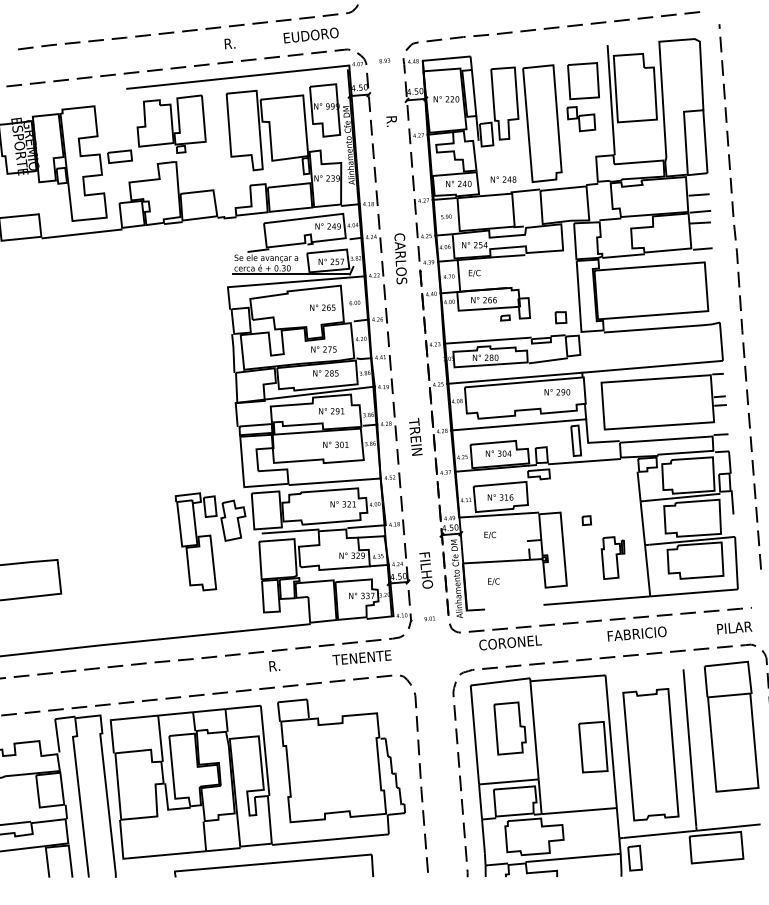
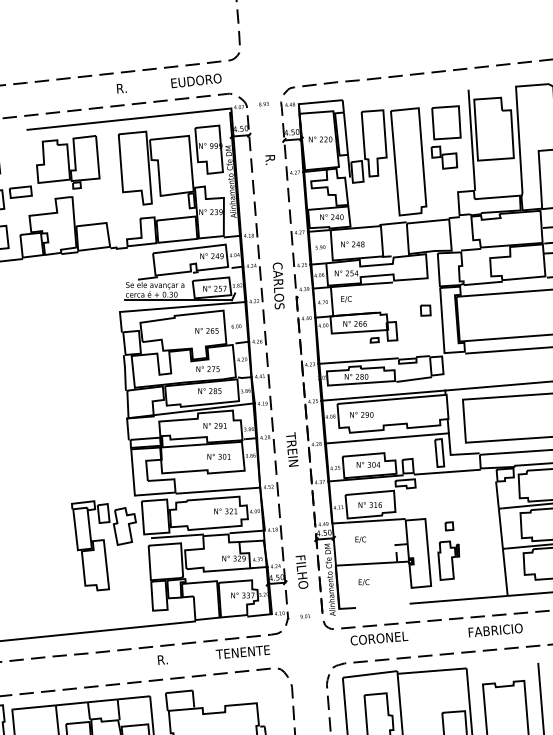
text: (503, 179) -> (352, 244), moved
part: (560, 317) -> (425, 310), moved
text: (557, 392) -> (361, 415), moved
part: (612, 557) -> (448, 560), moved

